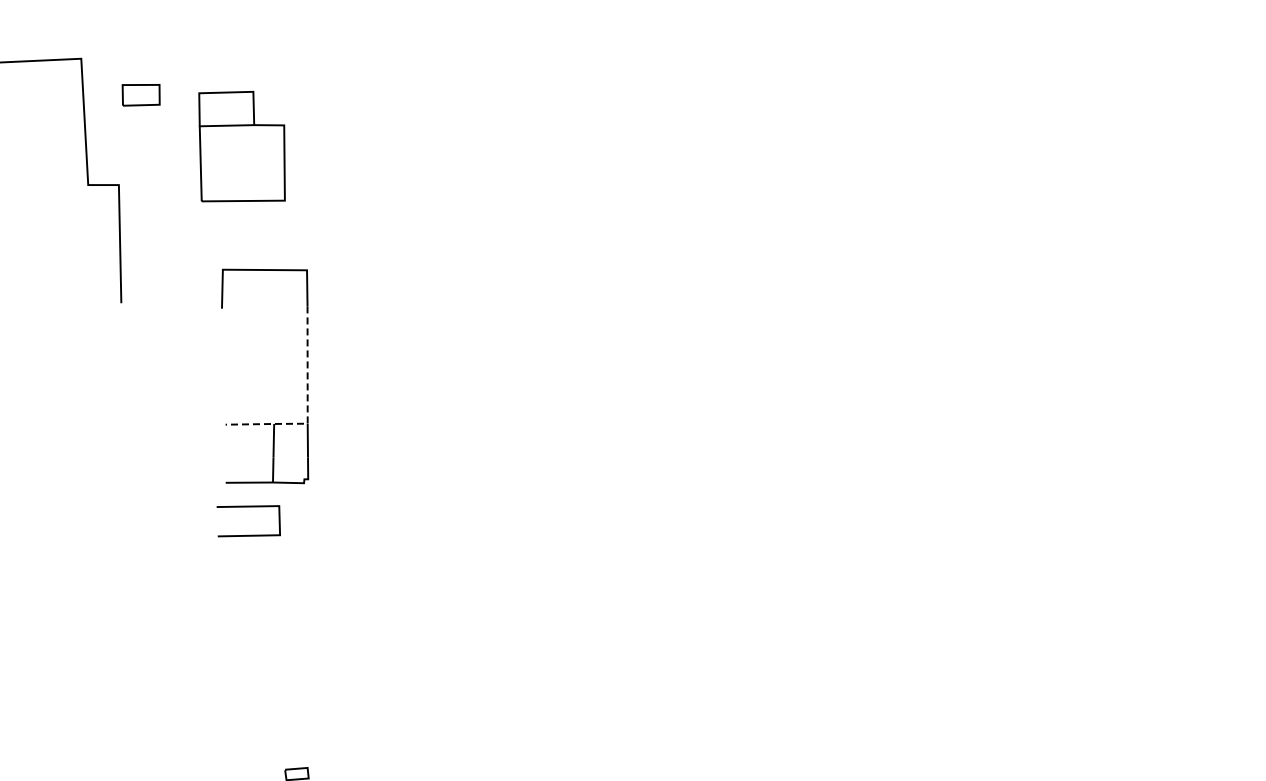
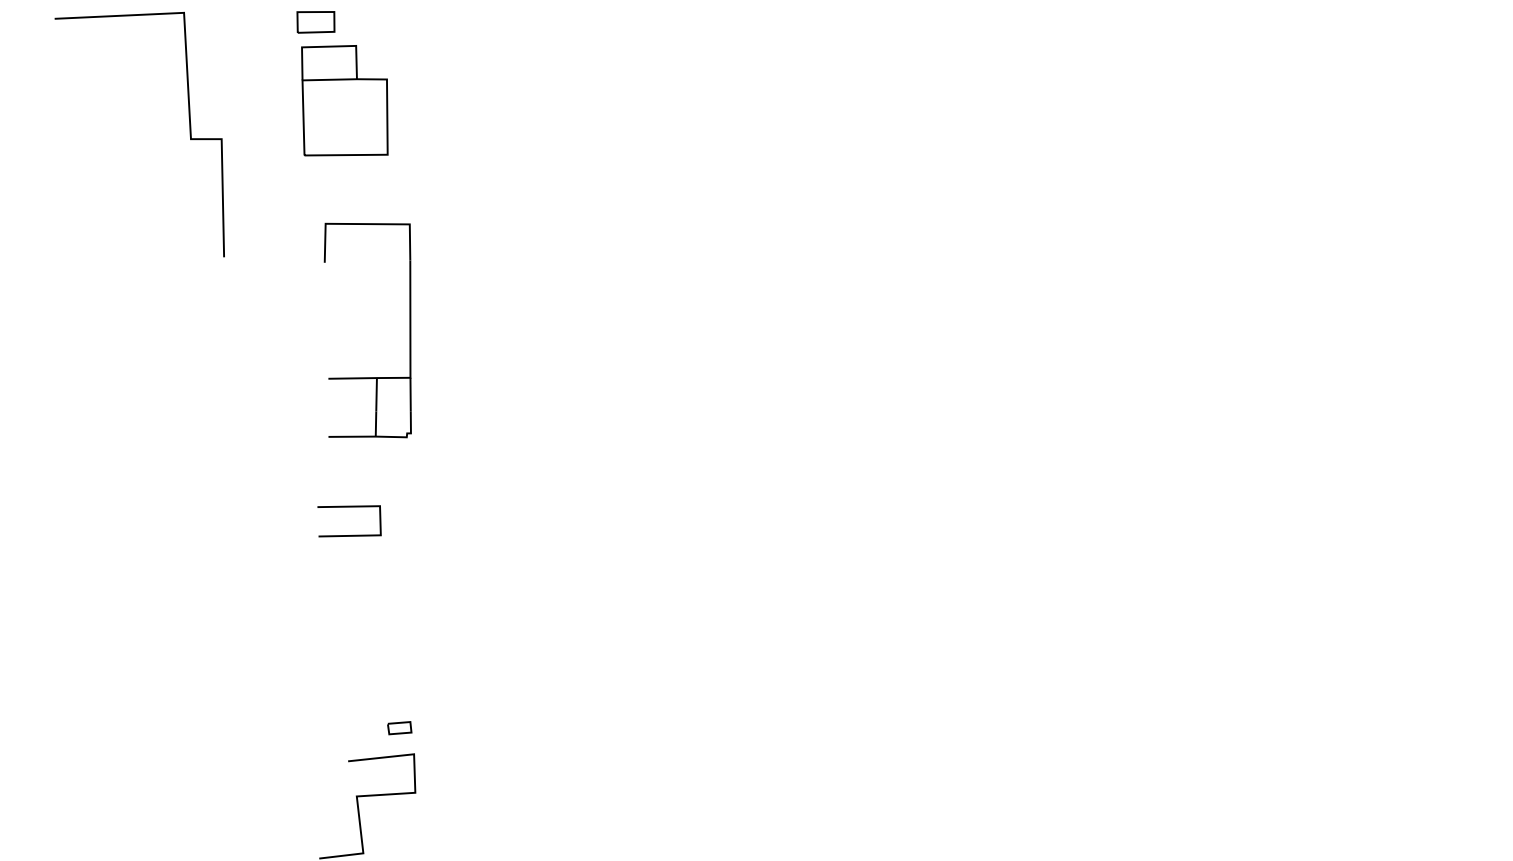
part: (140, 95) -> (315, 22), moved
line: (307, 407) -> (410, 361), dashed -> solid
line: (252, 534) -> (353, 534), moved

